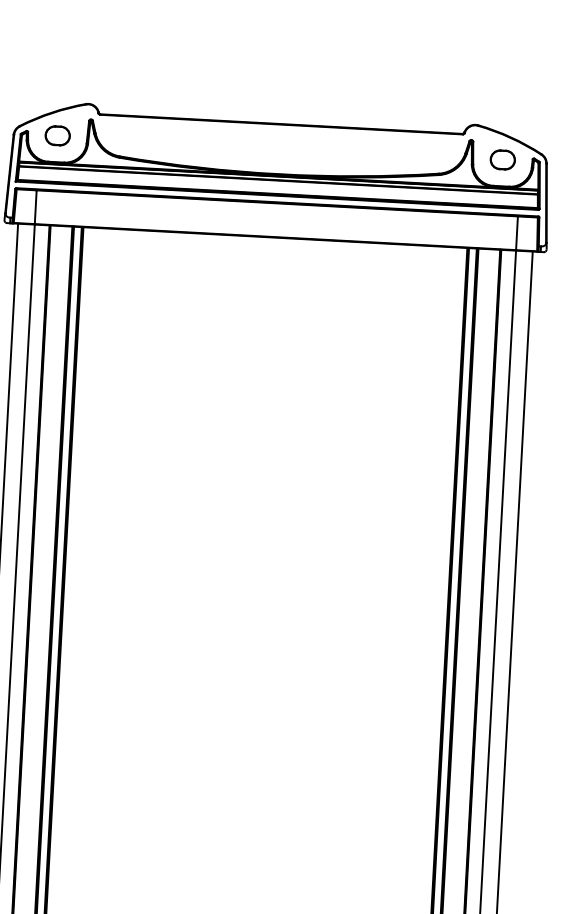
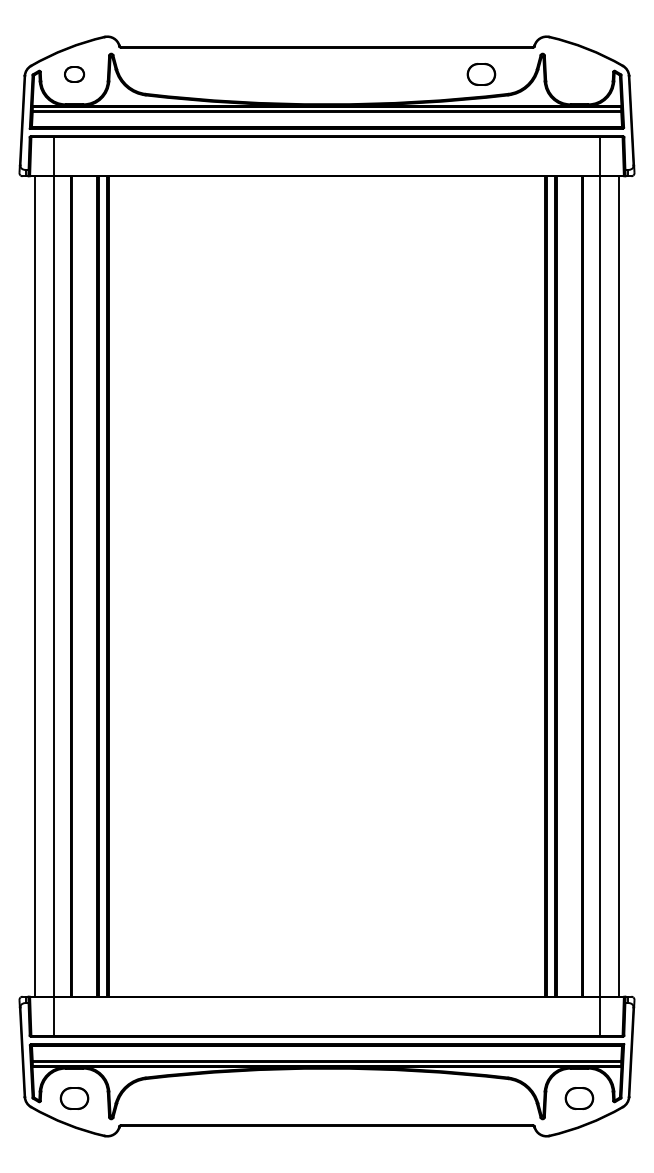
part: (57, 135) -> (74, 74), size x0.7
part: (502, 160) -> (481, 74), moved

